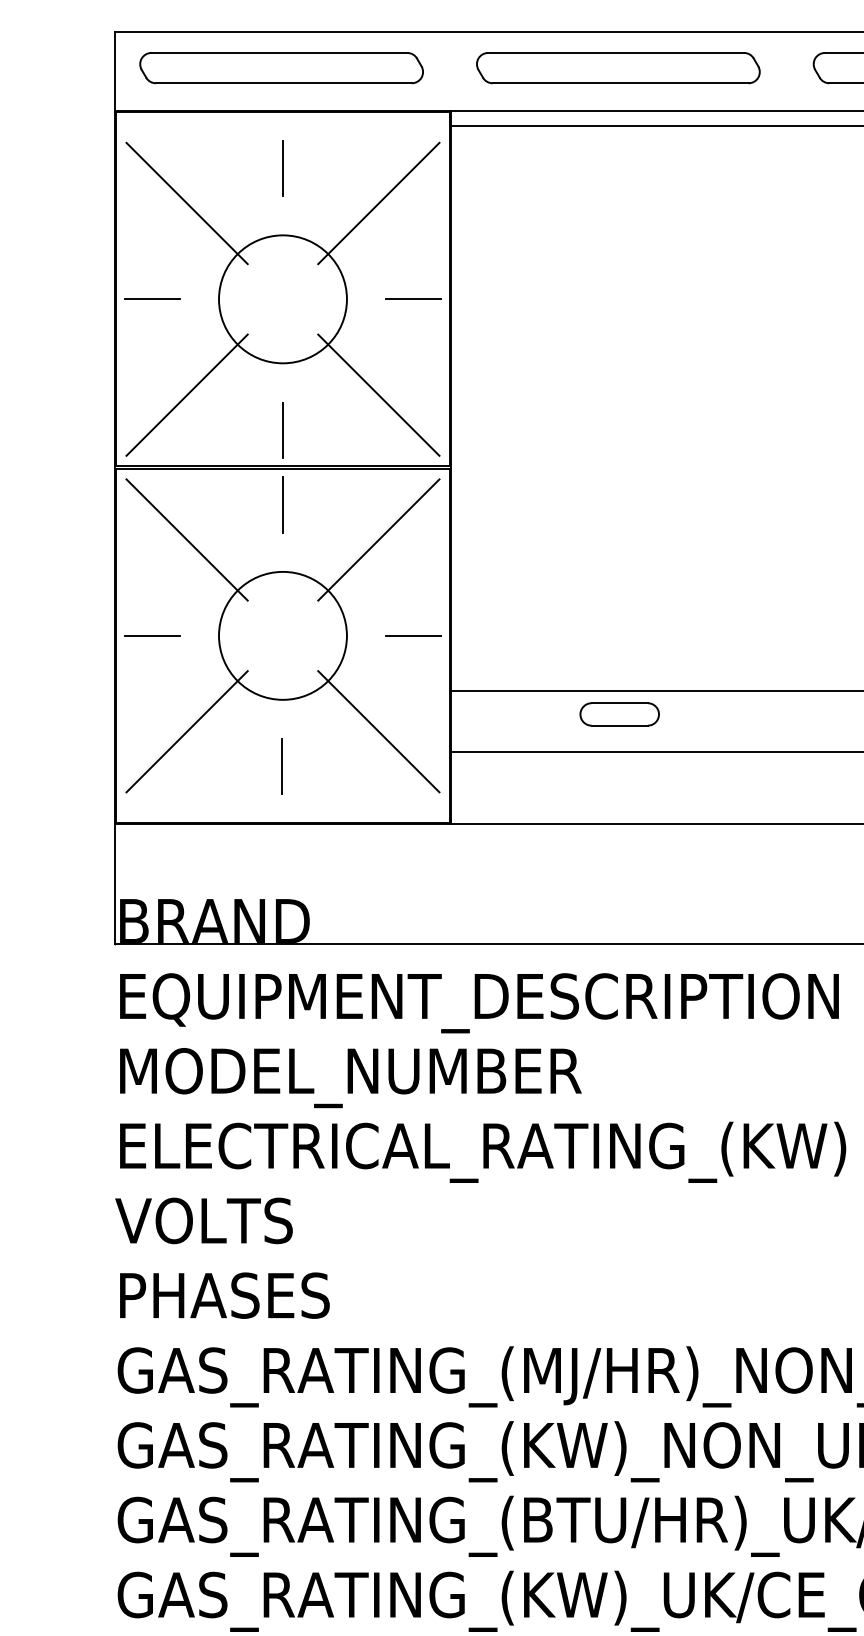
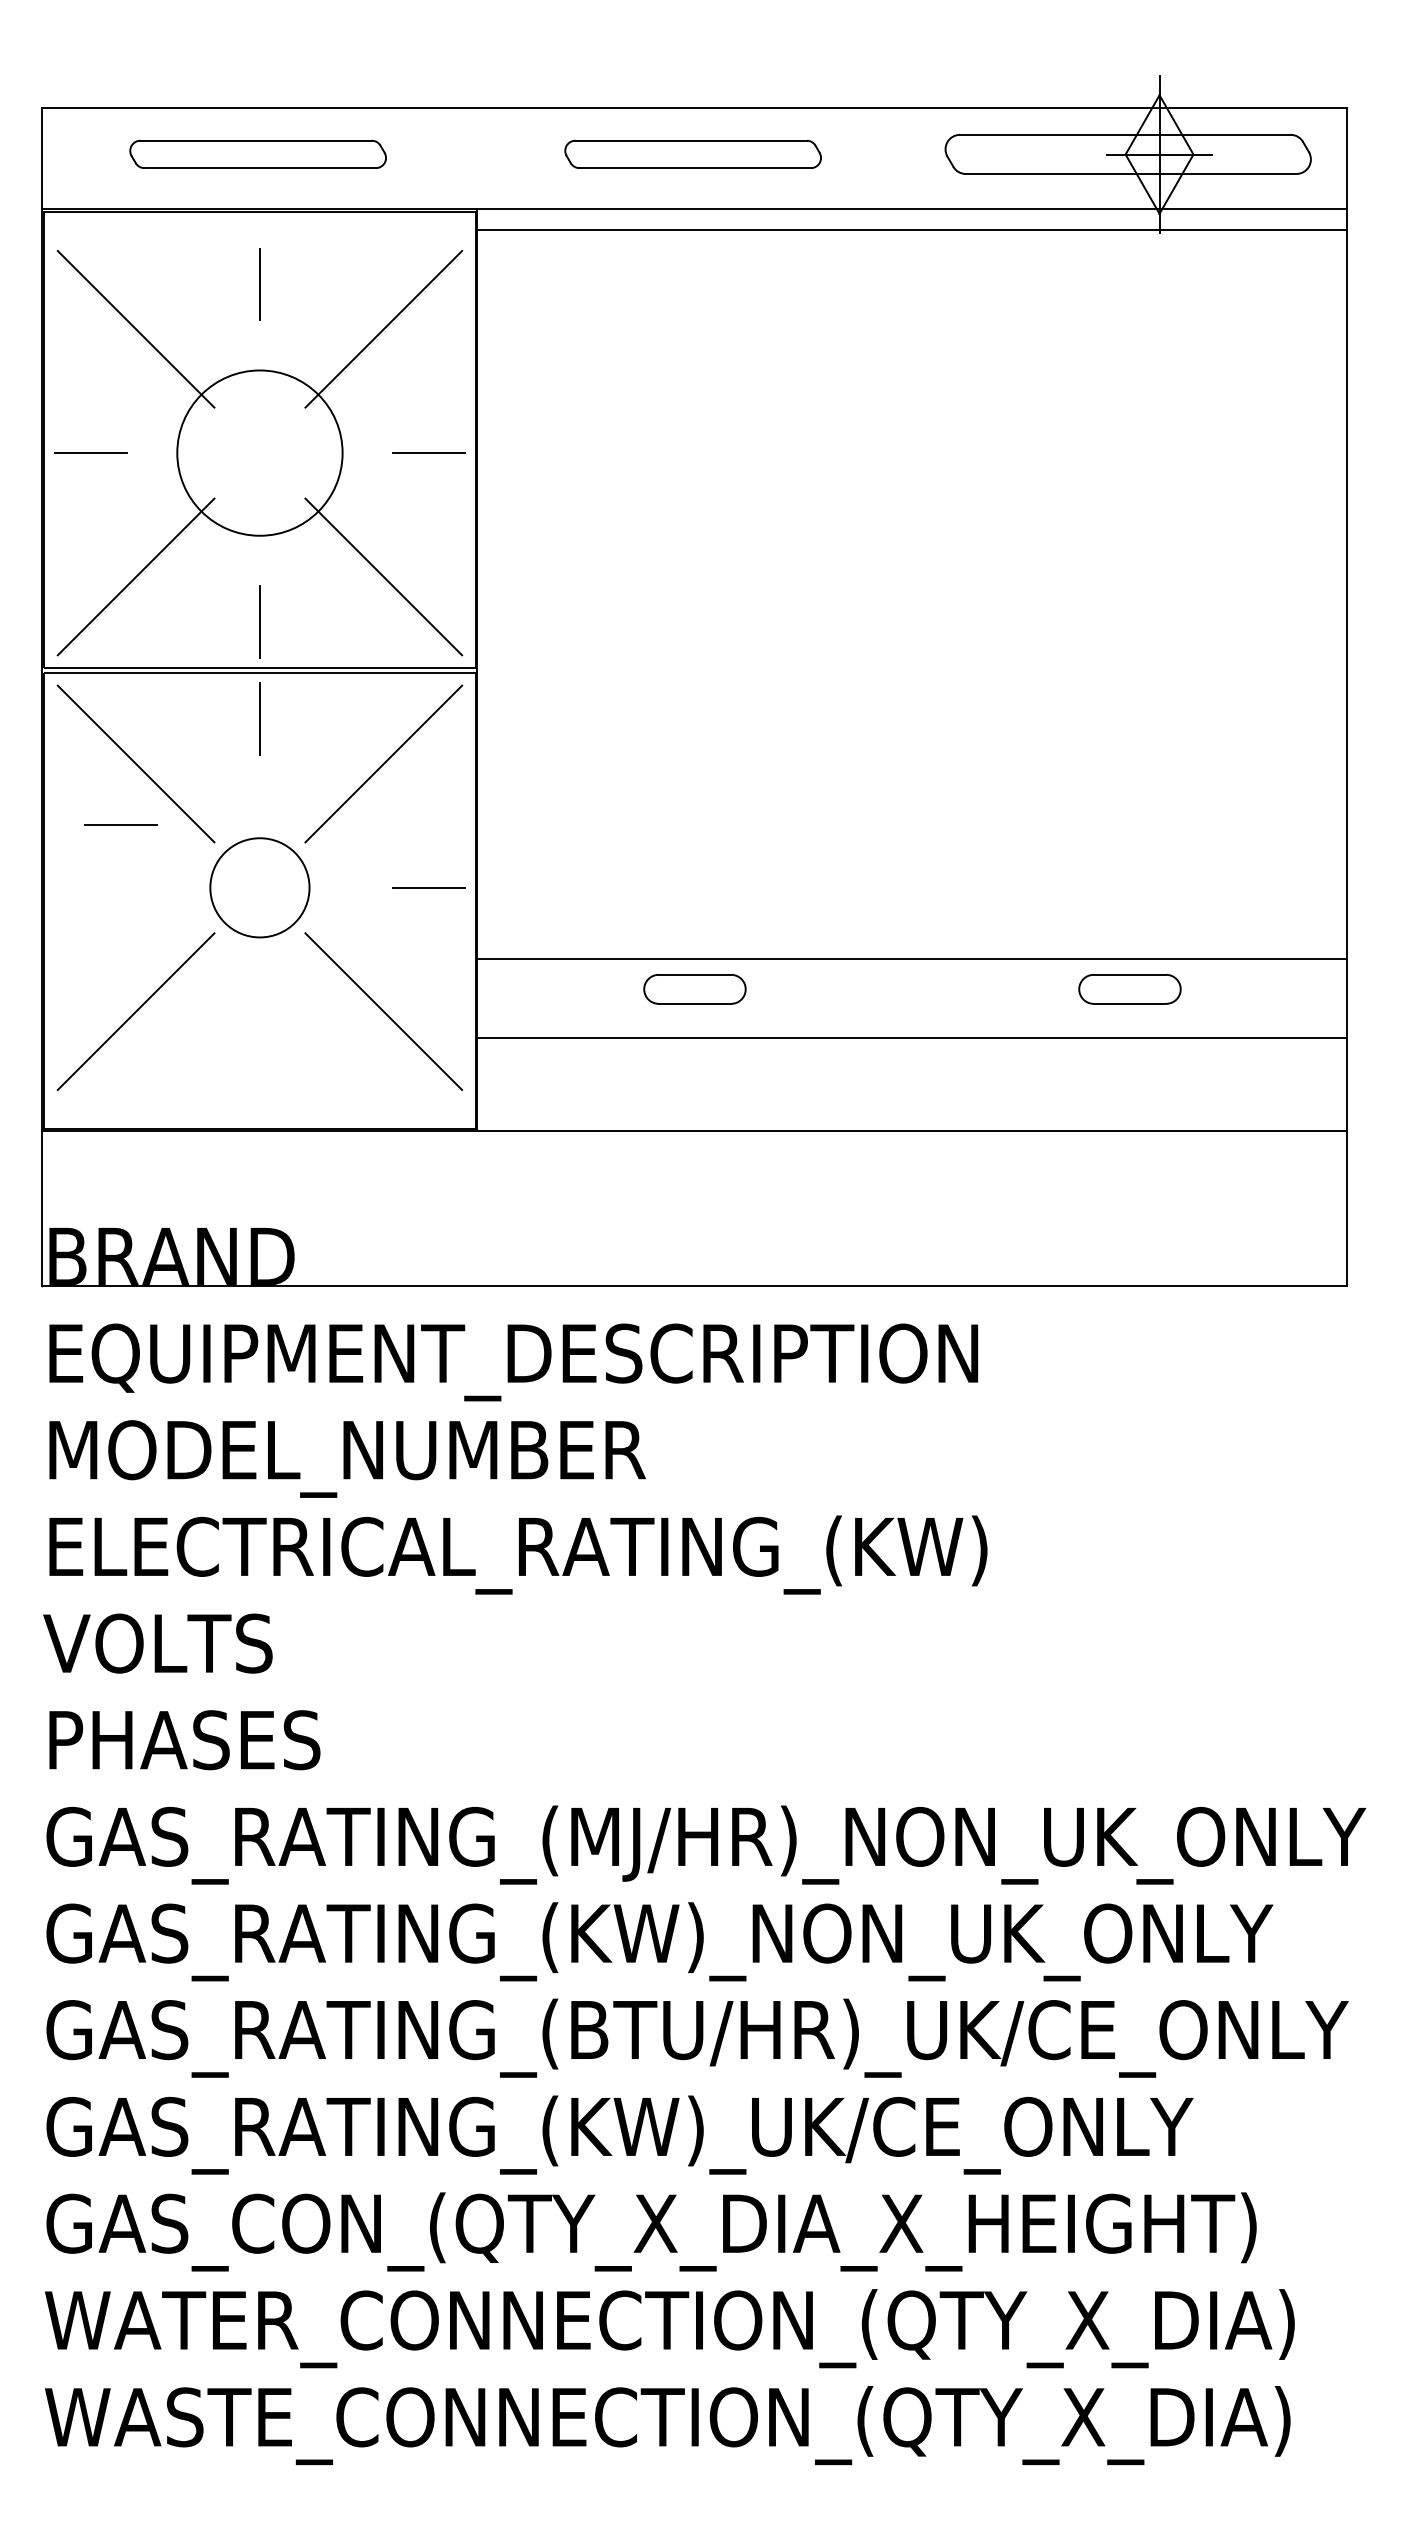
part: (281, 68) -> (257, 154), size x0.7
part: (617, 68) -> (692, 154), size x0.7
line: (151, 635) -> (120, 824), moved
circle: (282, 635) -> (259, 887), size x0.6
line: (282, 766) -> (259, 1056), removed

